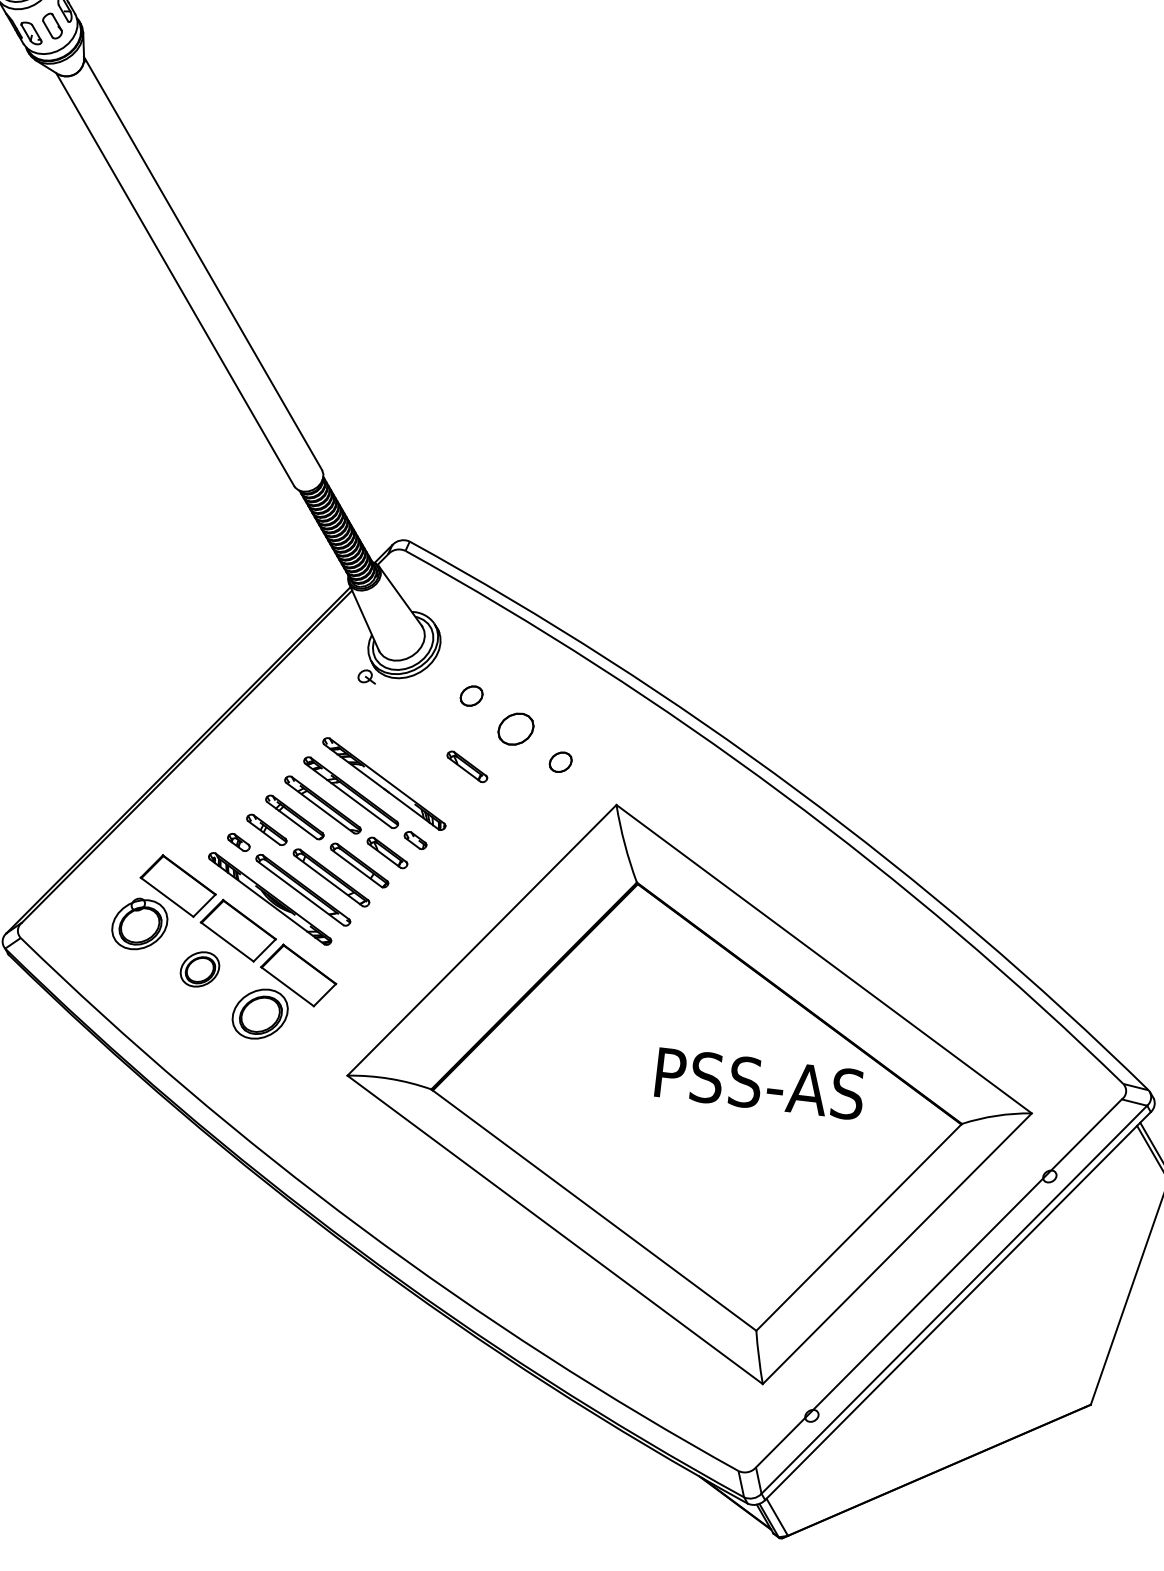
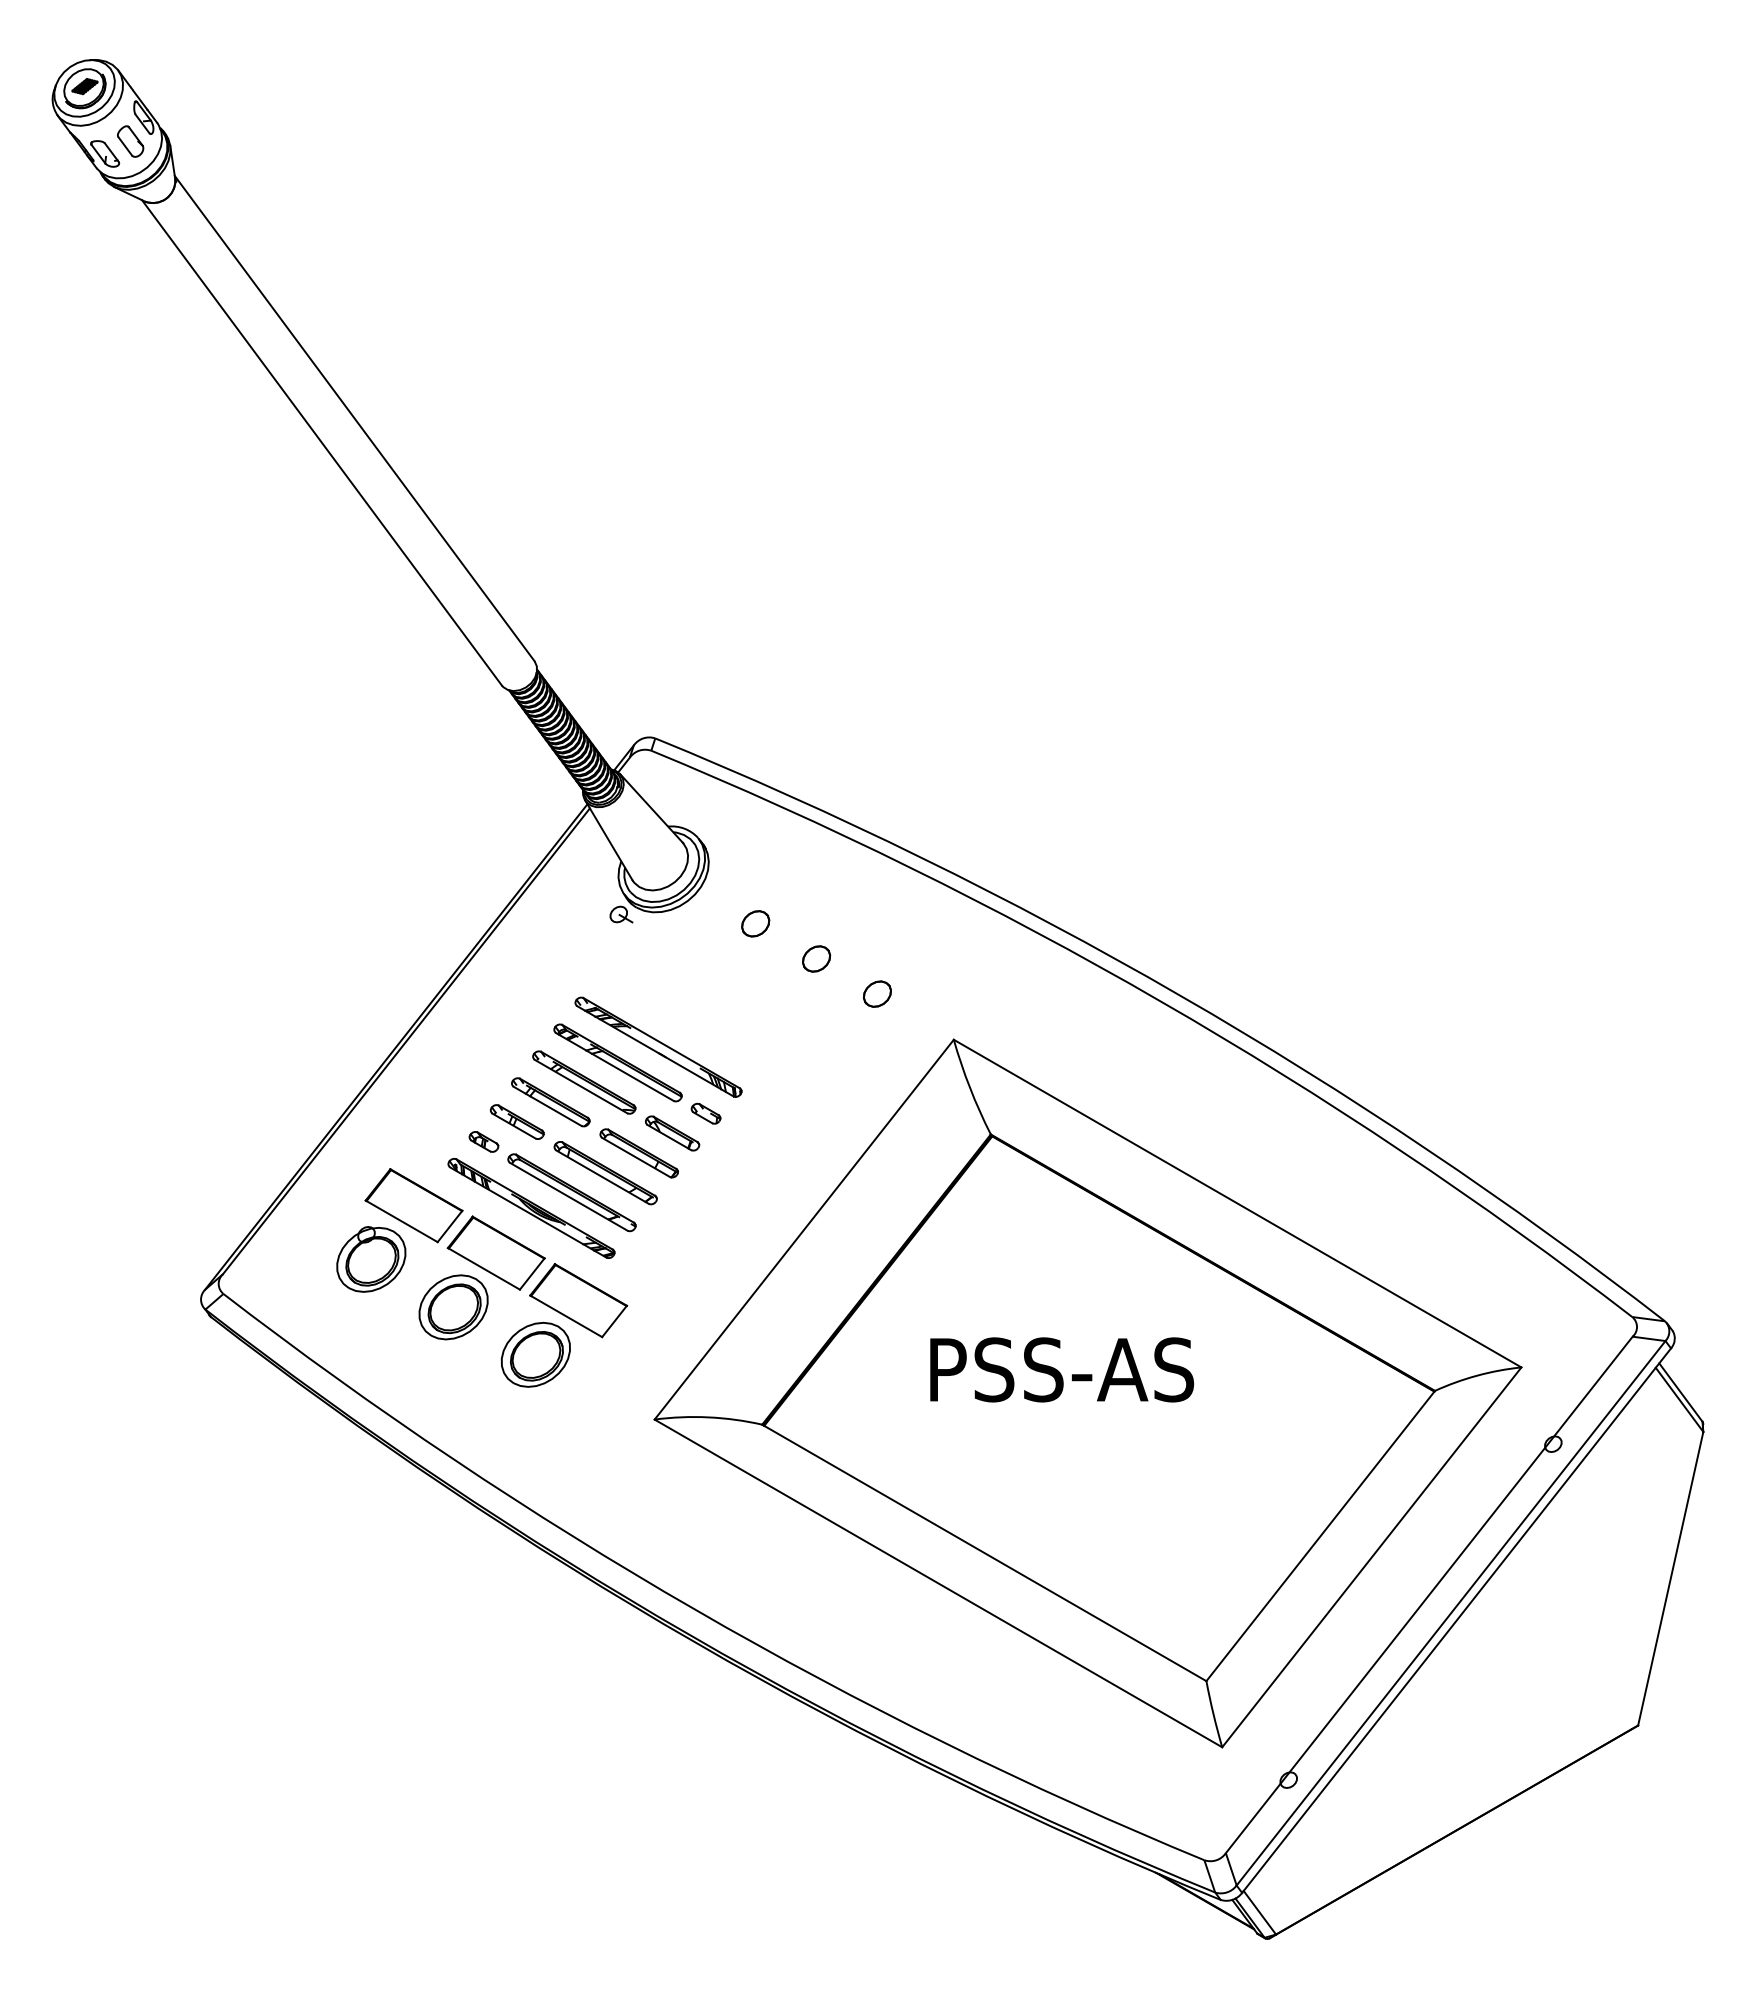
part: (516, 728) -> (816, 958), size x0.62
part: (467, 766) -> (760, 1013), removed
part: (199, 969) -> (453, 1307), size x1.43
text: (760, 1083) -> (1062, 1369), moved

